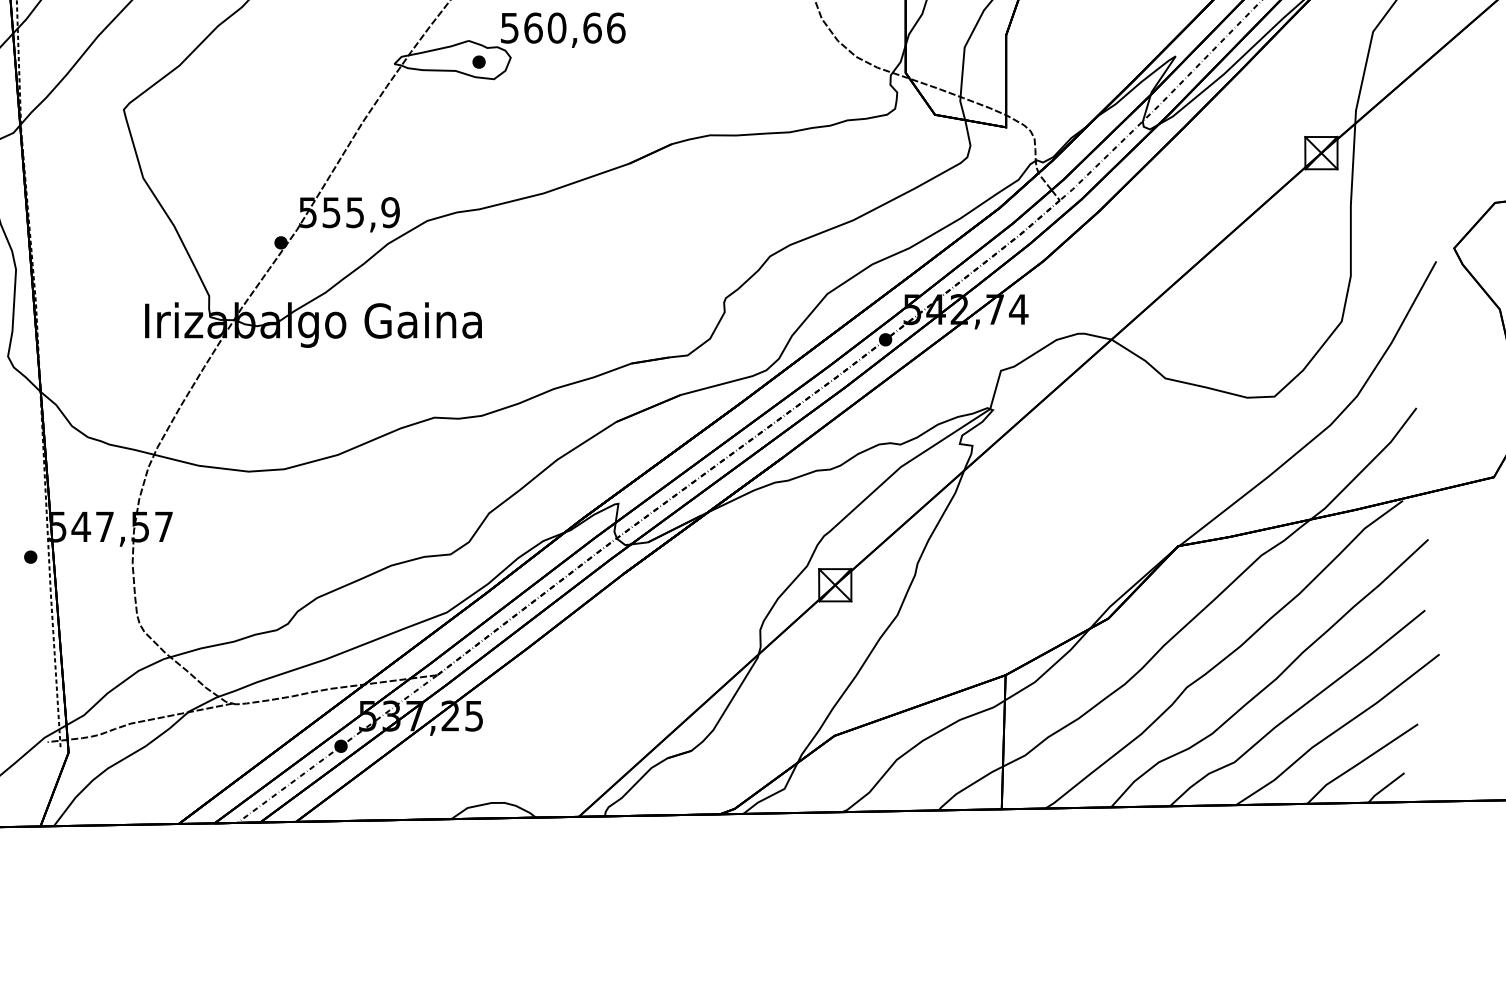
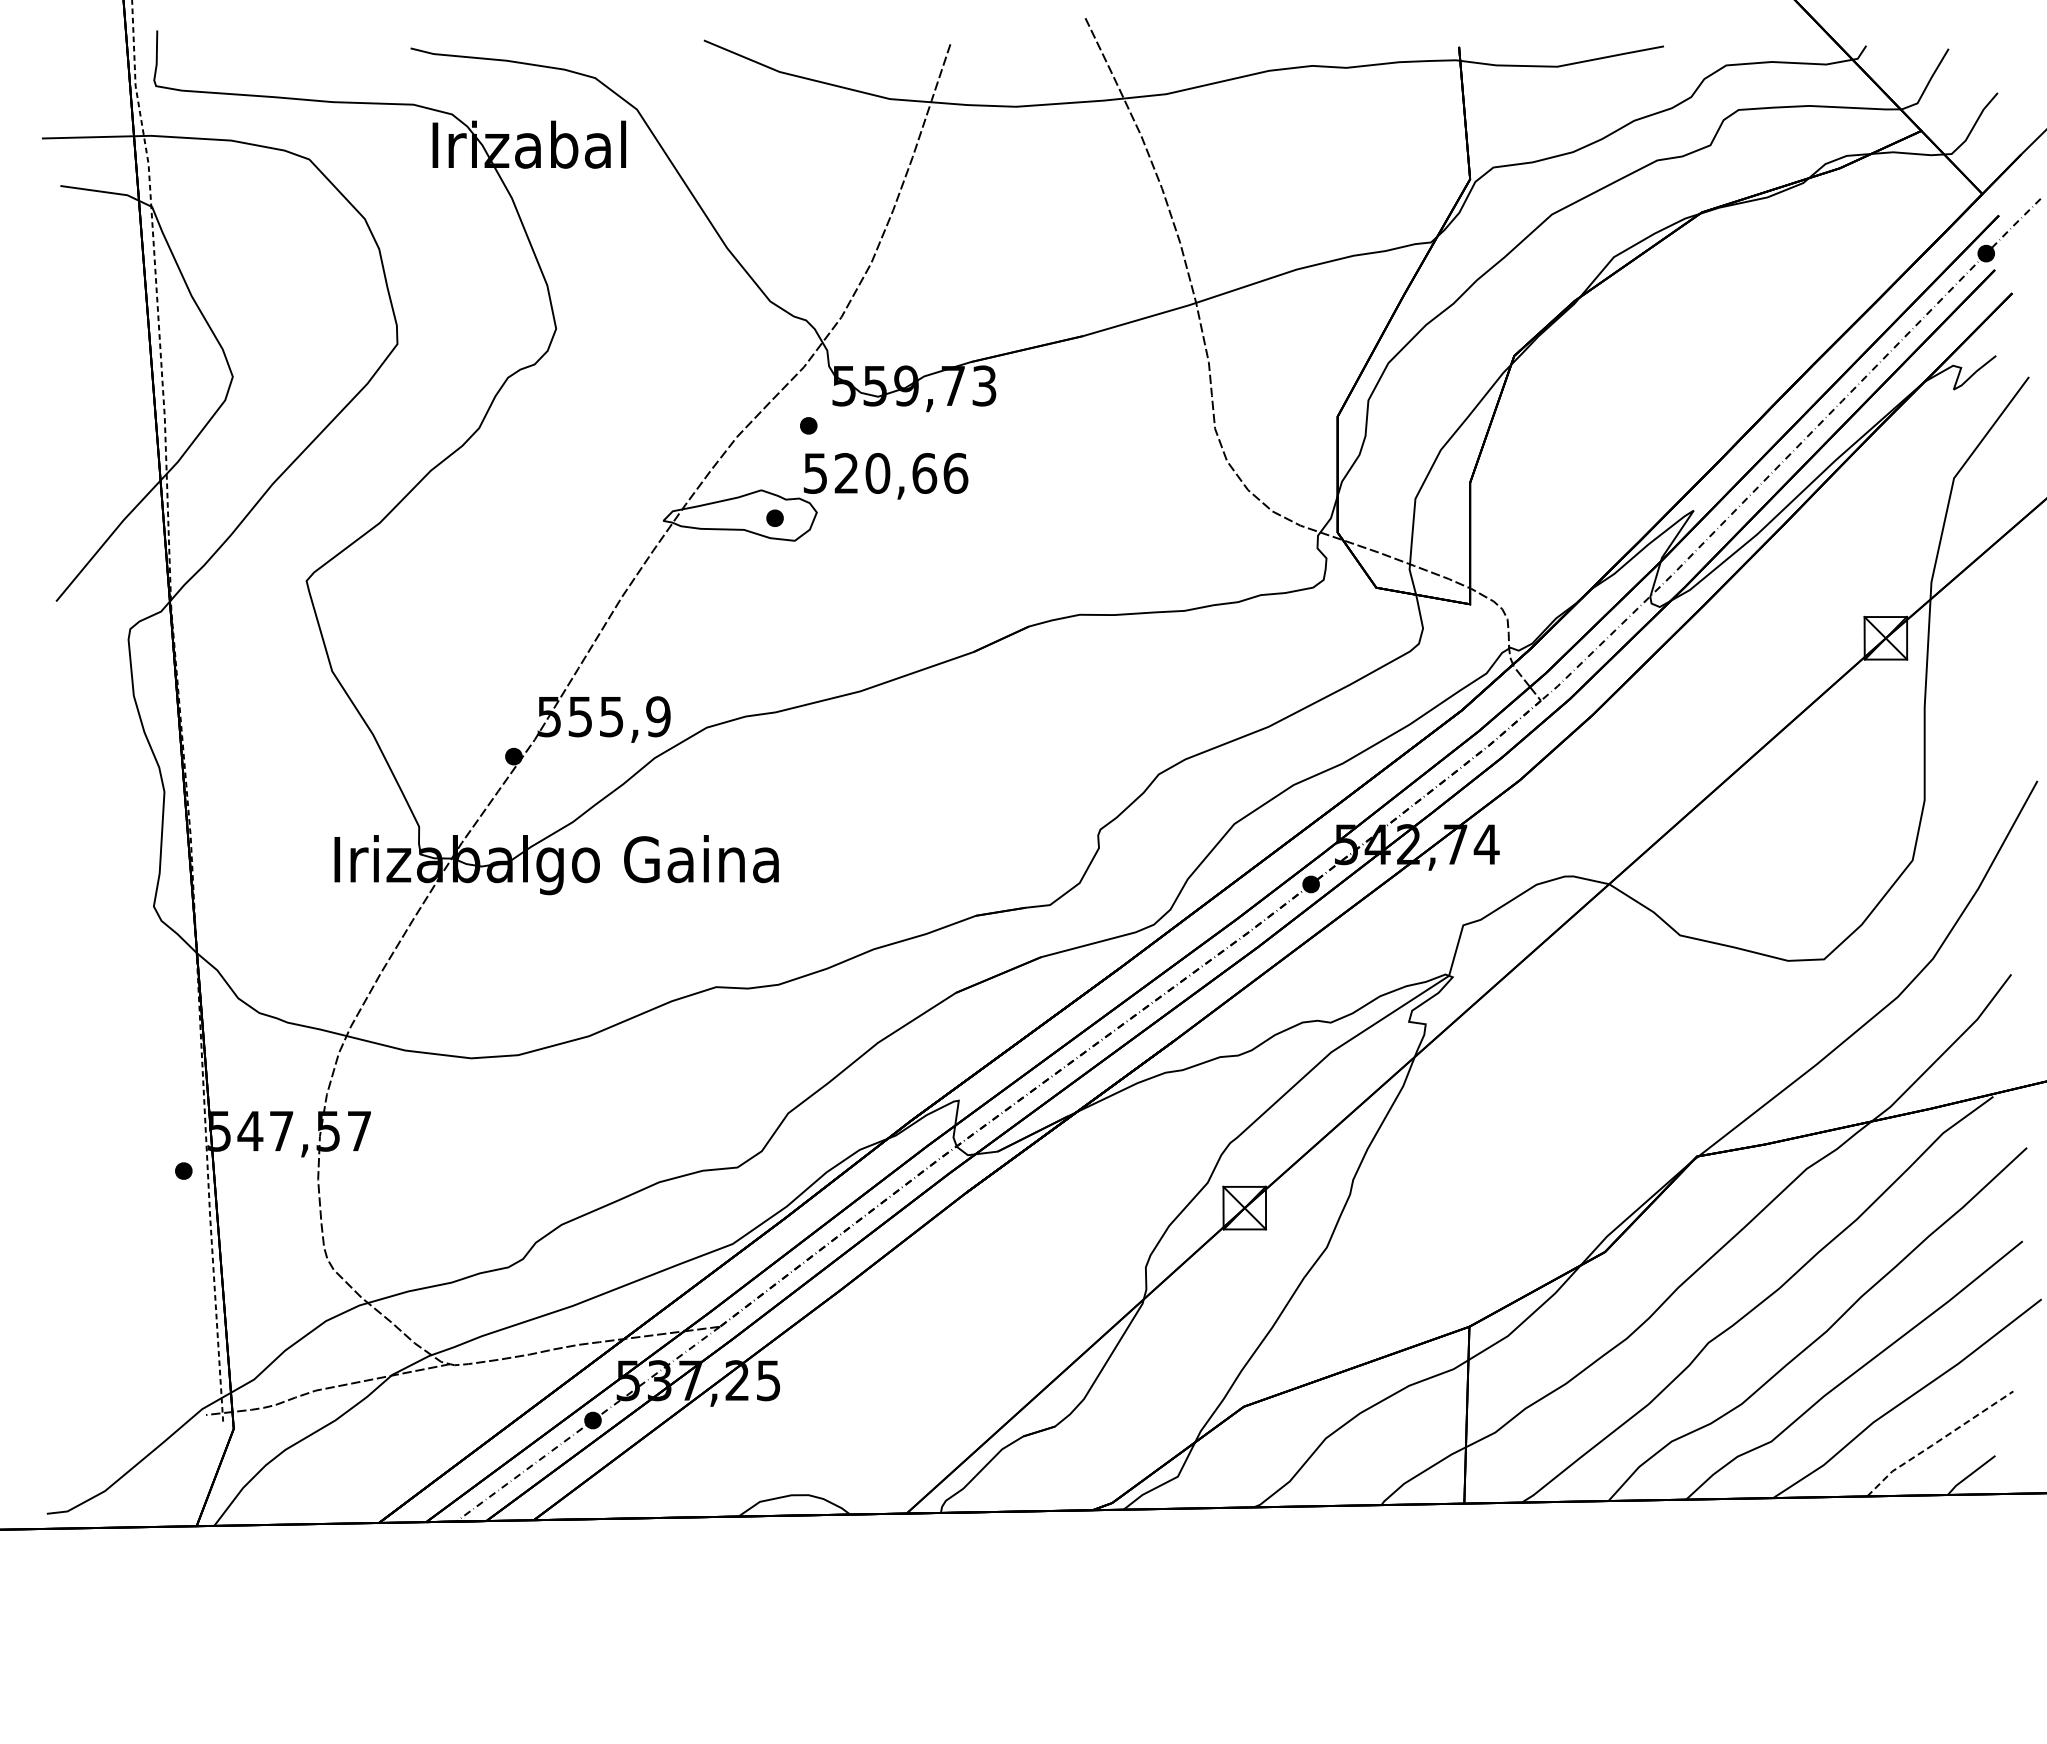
text: (533, 27) -> (846, 472), 560,66 -> 520,66
line: (1359, 762) -> (1936, 1442), solid -> dashed

